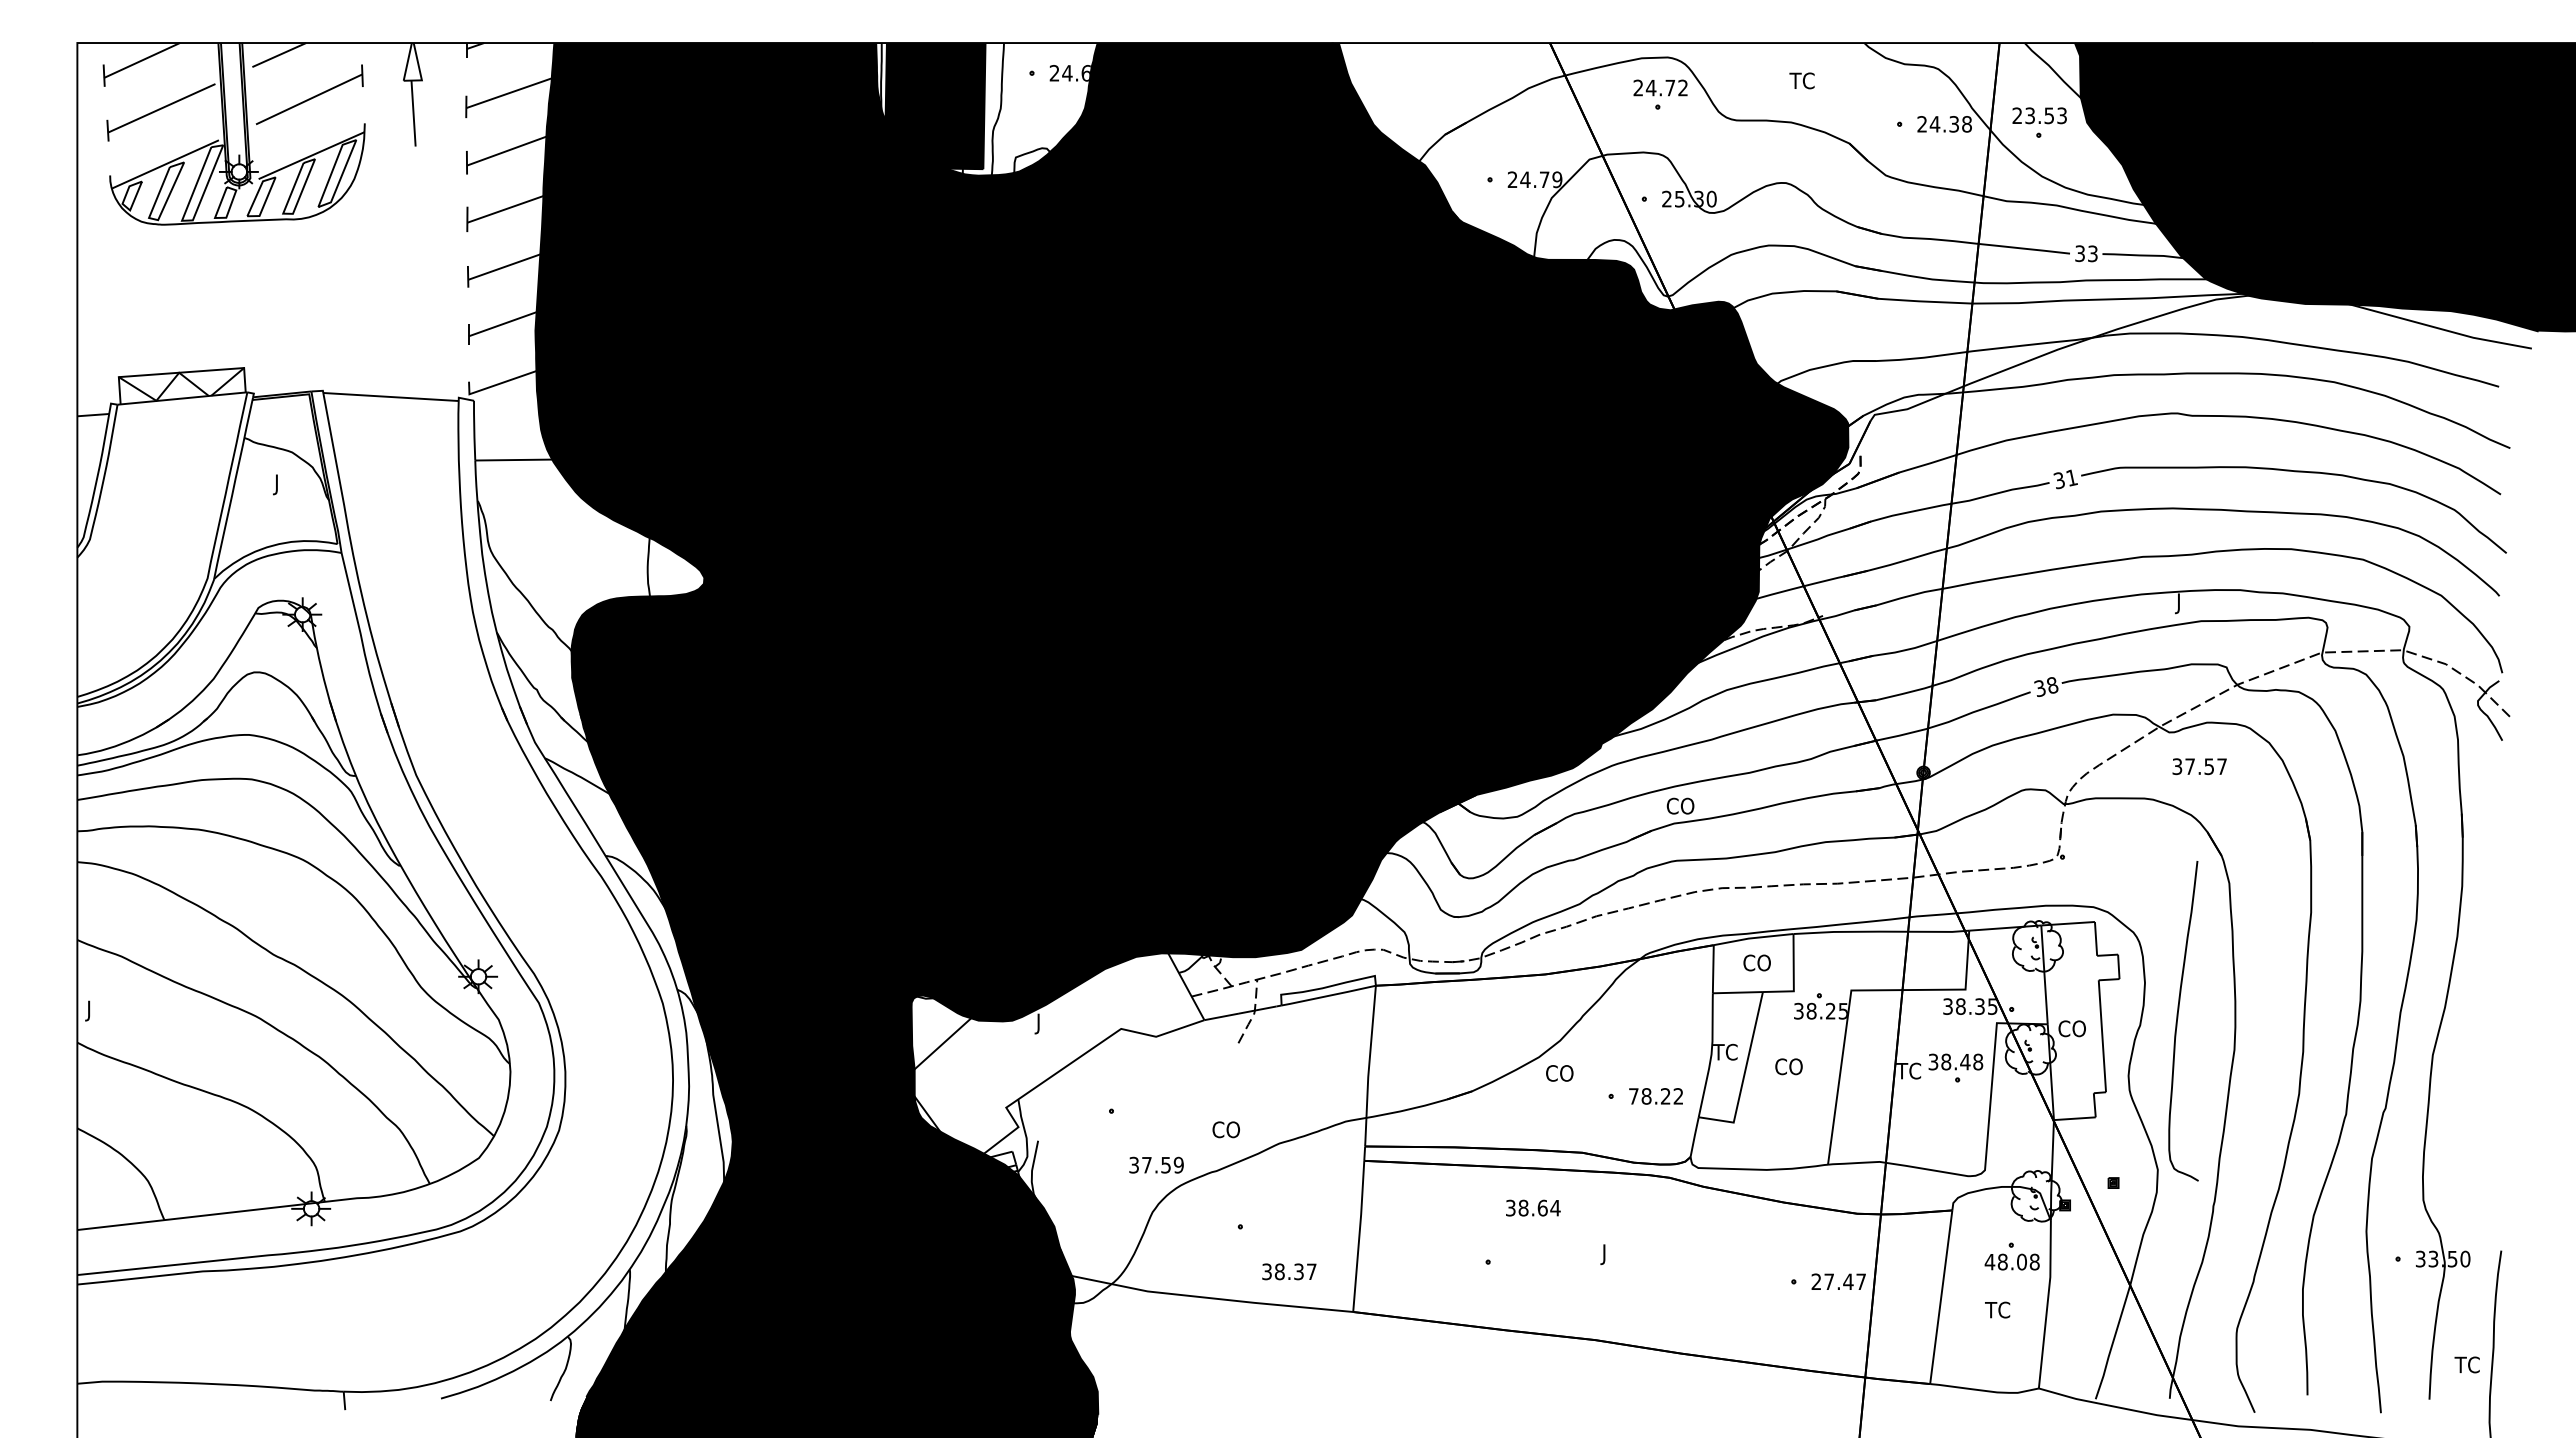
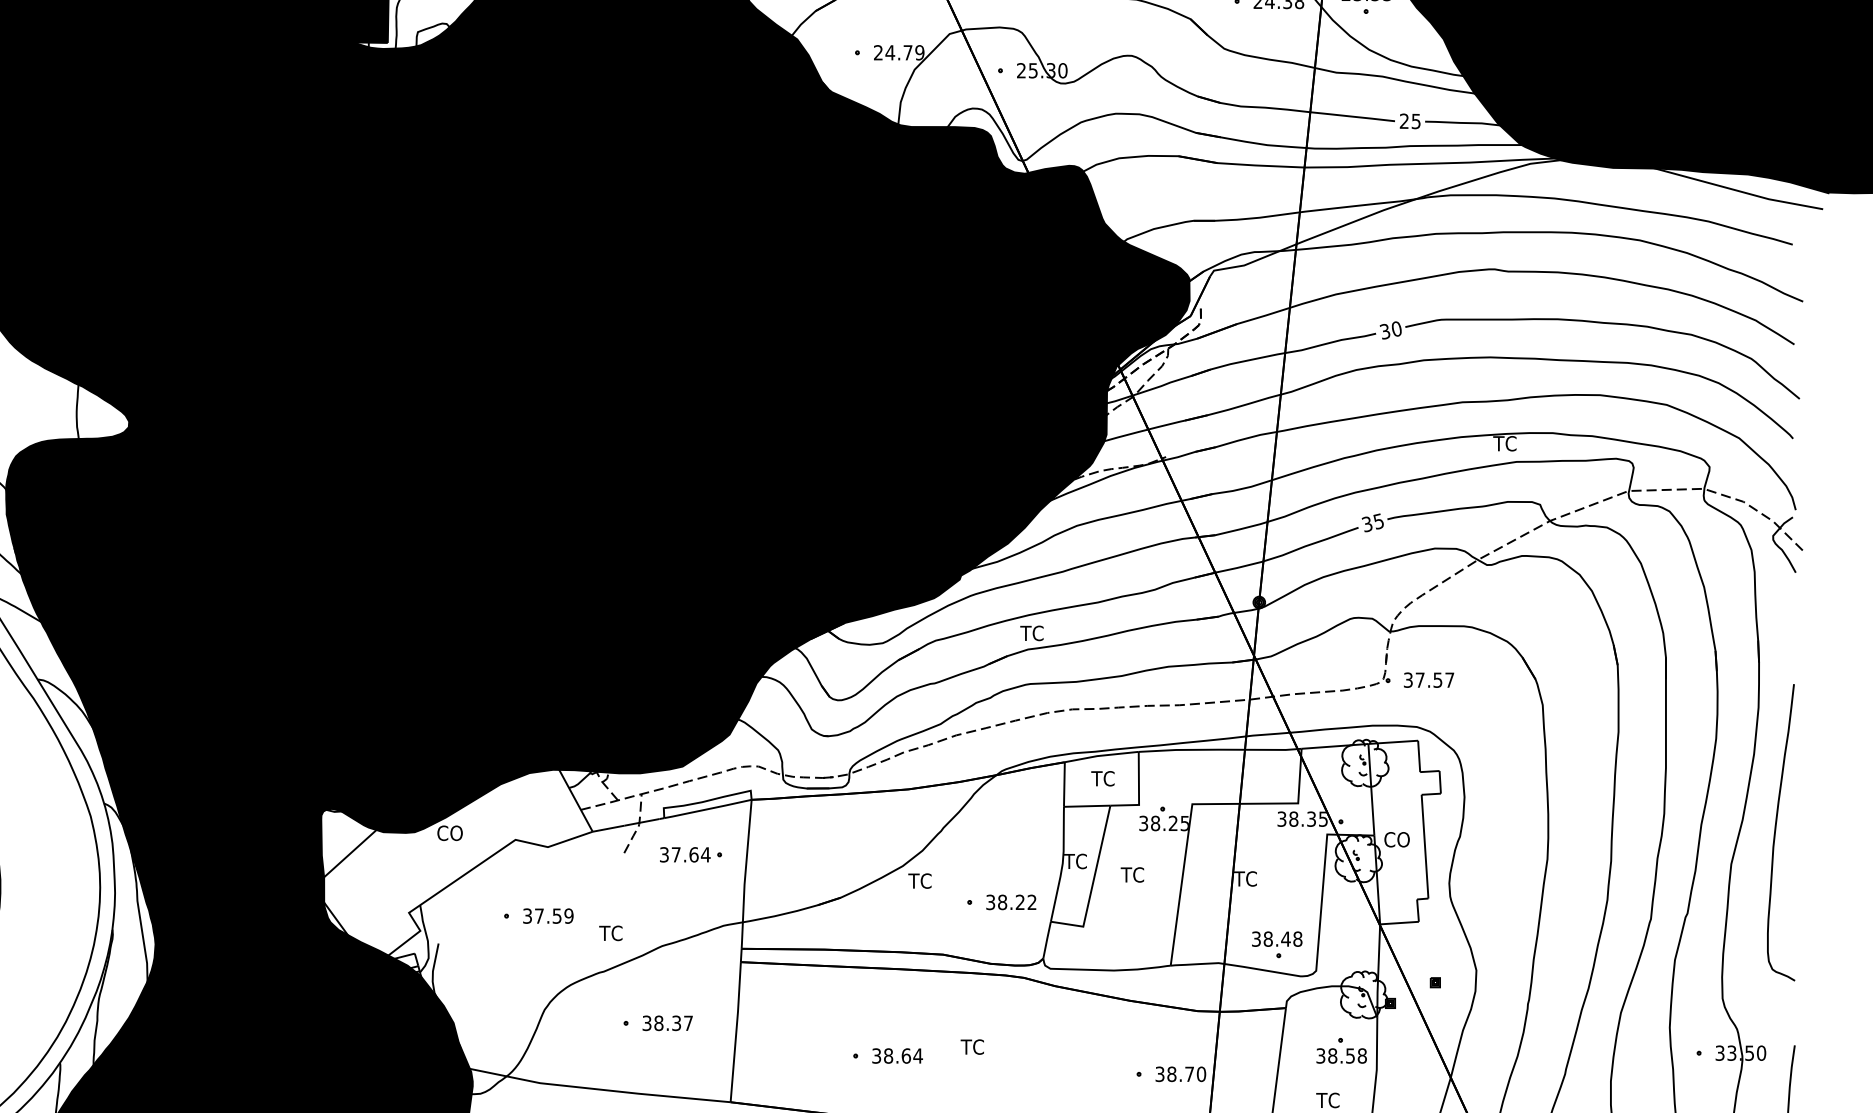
text: (2086, 253) -> (1410, 121), 33 -> 25
text: (2071, 477) -> (1396, 328), 31 -> 30
text: (2188, 603) -> (1504, 445), J -> TC
text: (2052, 685) -> (1378, 521), 38 -> 35
text: (2199, 766) -> (1428, 680), moved
text: (1679, 805) -> (1033, 632), CO -> TC
text: (1756, 962) -> (1104, 778), CO -> TC
curve: (2178, 1018) -> (1776, 830), moved
text: (1049, 1023) -> (449, 834), J -> CO
part: (1310, 1044) -> (691, 854), added
text: (1788, 1066) -> (1134, 874), CO -> TC
part: (1955, 1067) -> (1276, 944), moved
text: (1558, 1073) -> (920, 881), CO -> TC
text: (1633, 1096) -> (990, 902), 78.22 -> 38.22
text: (1225, 1129) -> (612, 933), CO -> TC
text: (1156, 1164) -> (548, 915), moved
text: (1533, 1207) -> (897, 1055), moved
text: (1613, 1254) -> (971, 1048), J -> TC
text: (2005, 1261) -> (1335, 1055), 48.08 -> 38.58
text: (1289, 1271) -> (667, 1022), moved
text: (1838, 1281) -> (1180, 1073), 27.47 -> 38.70

